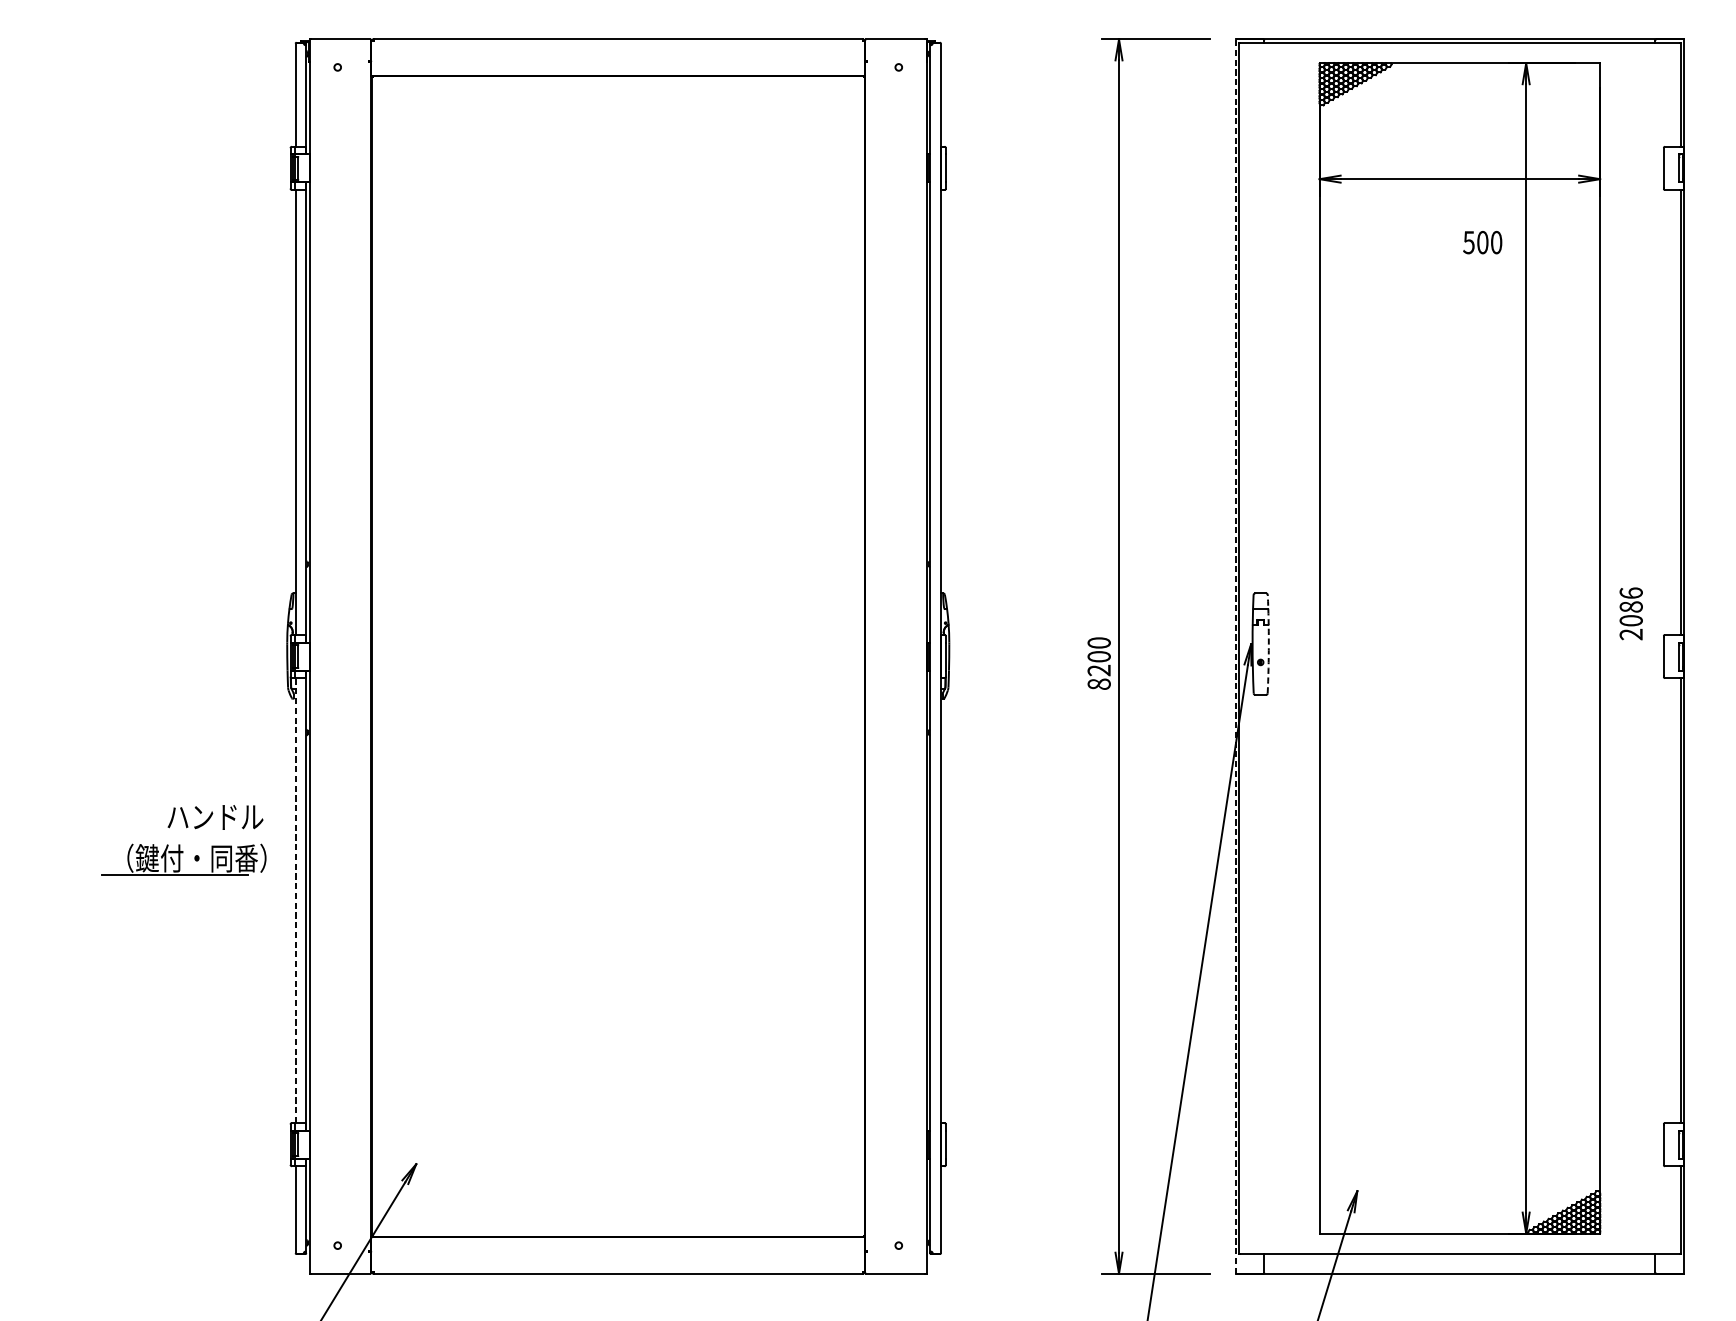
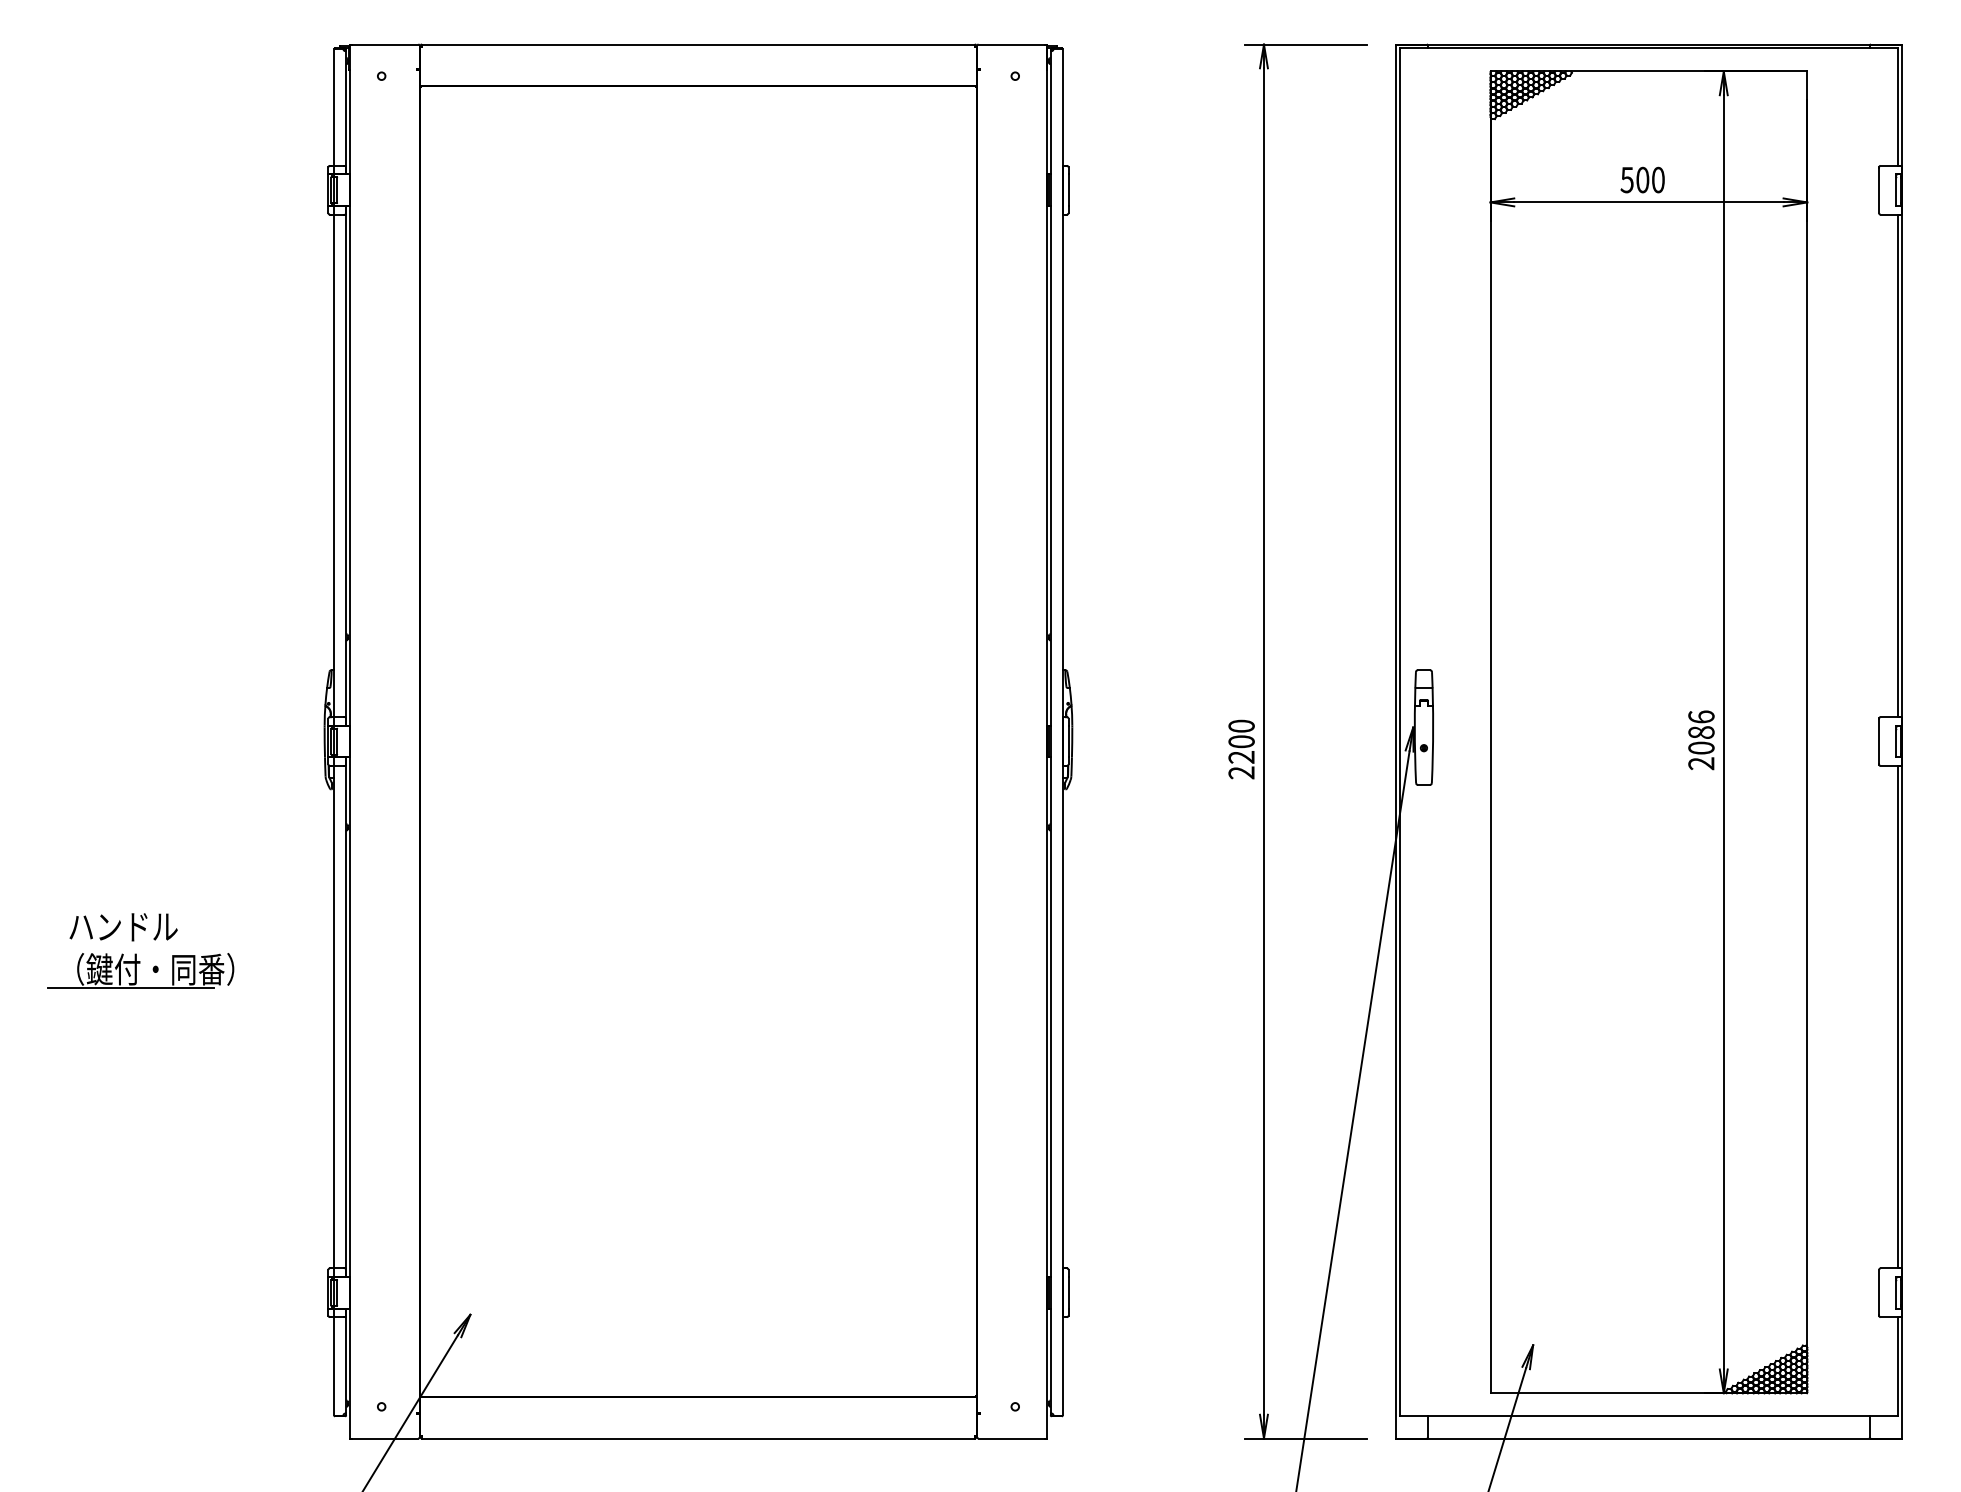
text: (1482, 242) -> (1642, 179), moved
text: (1631, 614) -> (1701, 740), moved
arc: (1269, 644) -> (1433, 727), dashed -> solid
line: (1235, 656) -> (1395, 741), dashed -> solid
text: (1099, 683) -> (1241, 772), 8200 -> 2200
text: (215, 817) -> (123, 927), moved
part: (183, 859) -> (140, 970), moved
line: (295, 900) -> (334, 1016), dashed -> solid

